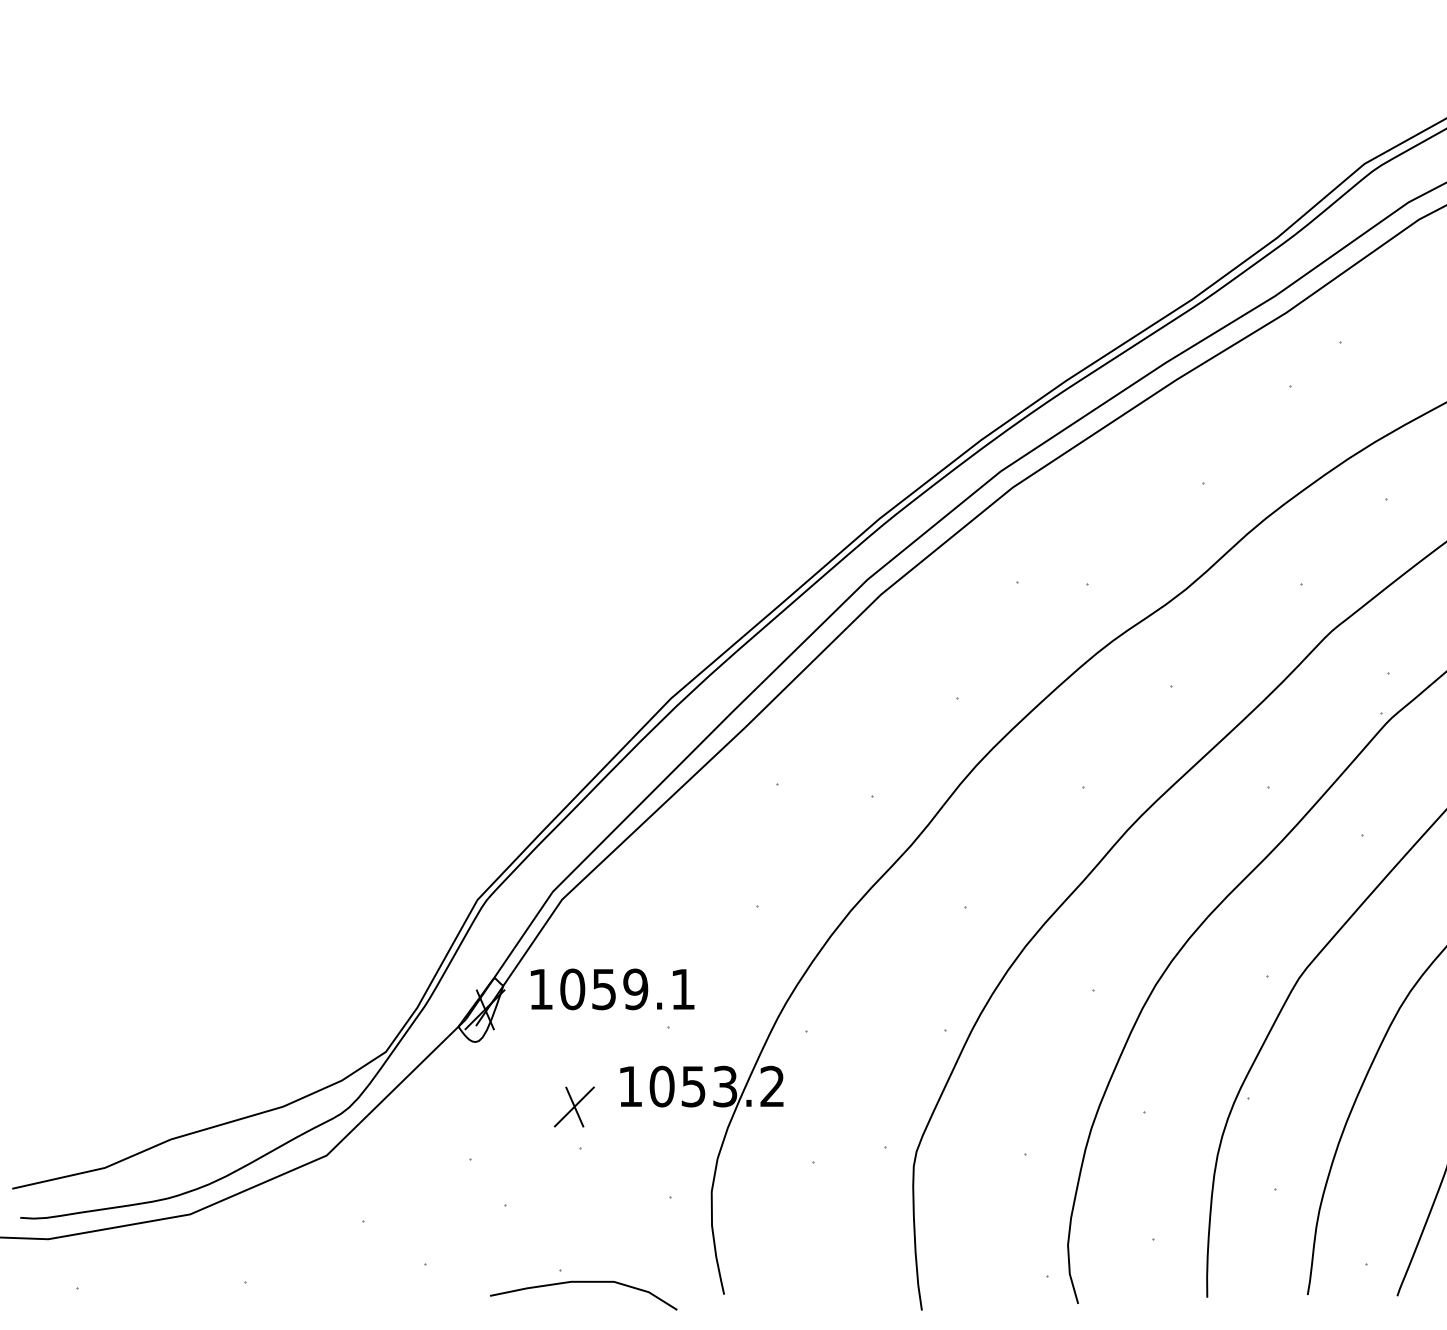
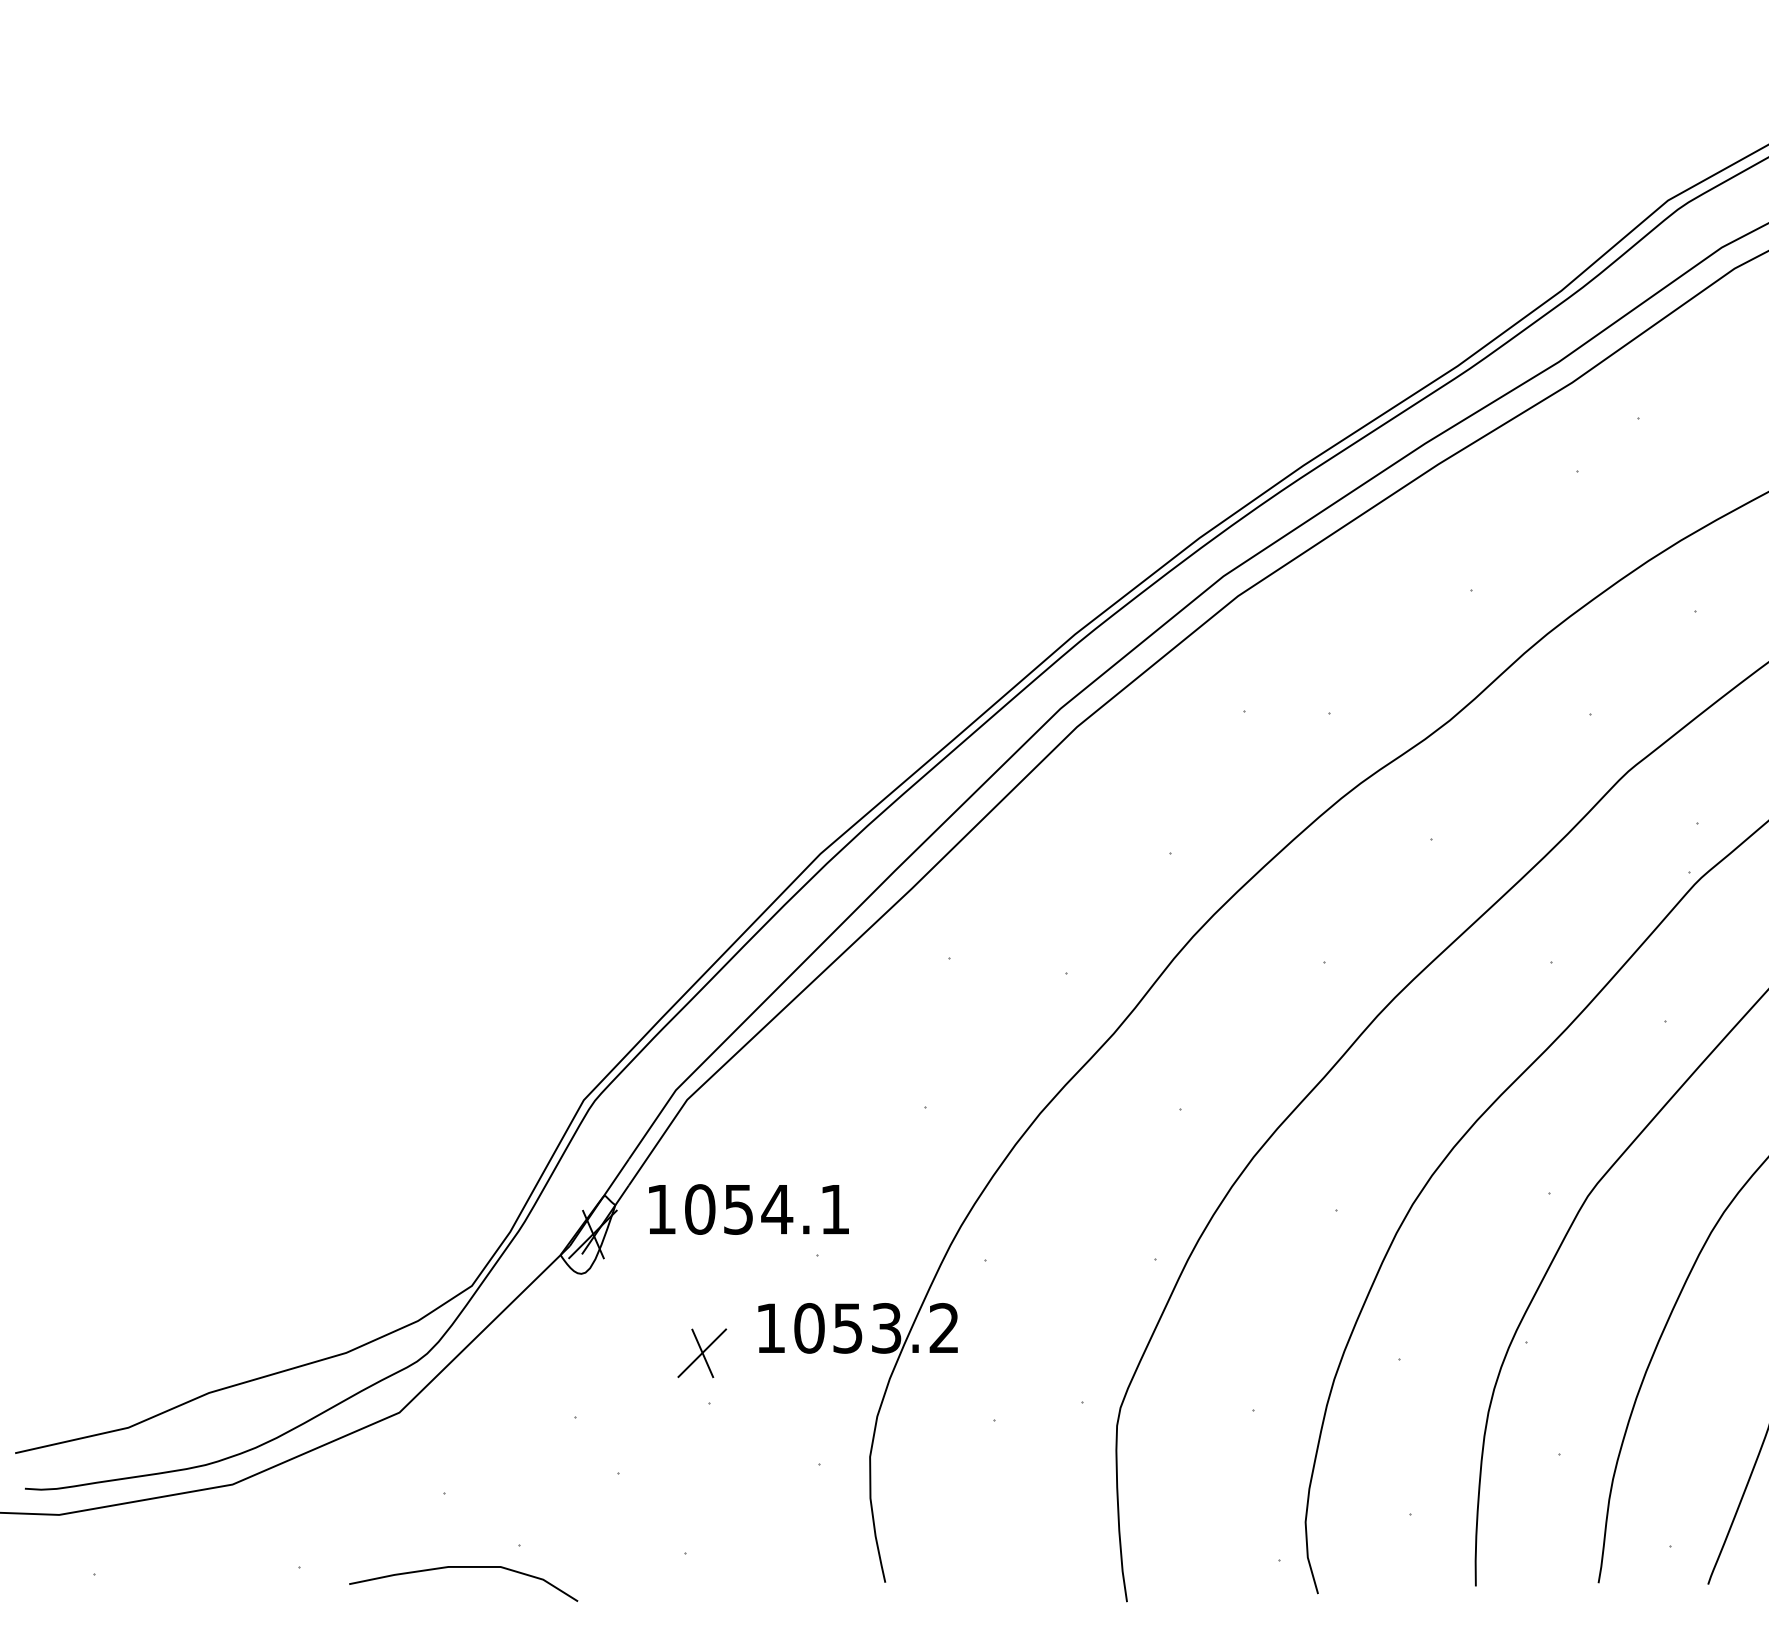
text: (635, 989) -> (777, 1209), 1059.1 -> 1054.1
curve: (583, 1282) -> (463, 1567), moved

